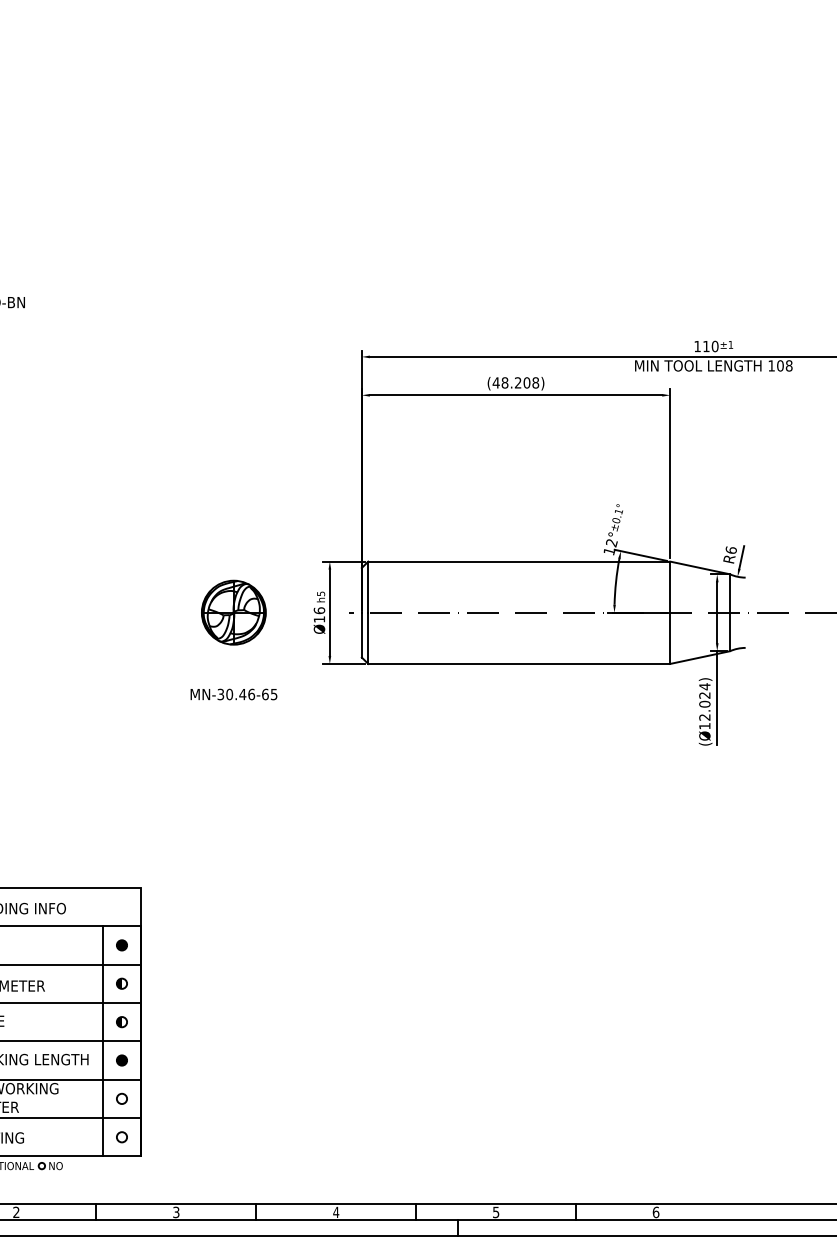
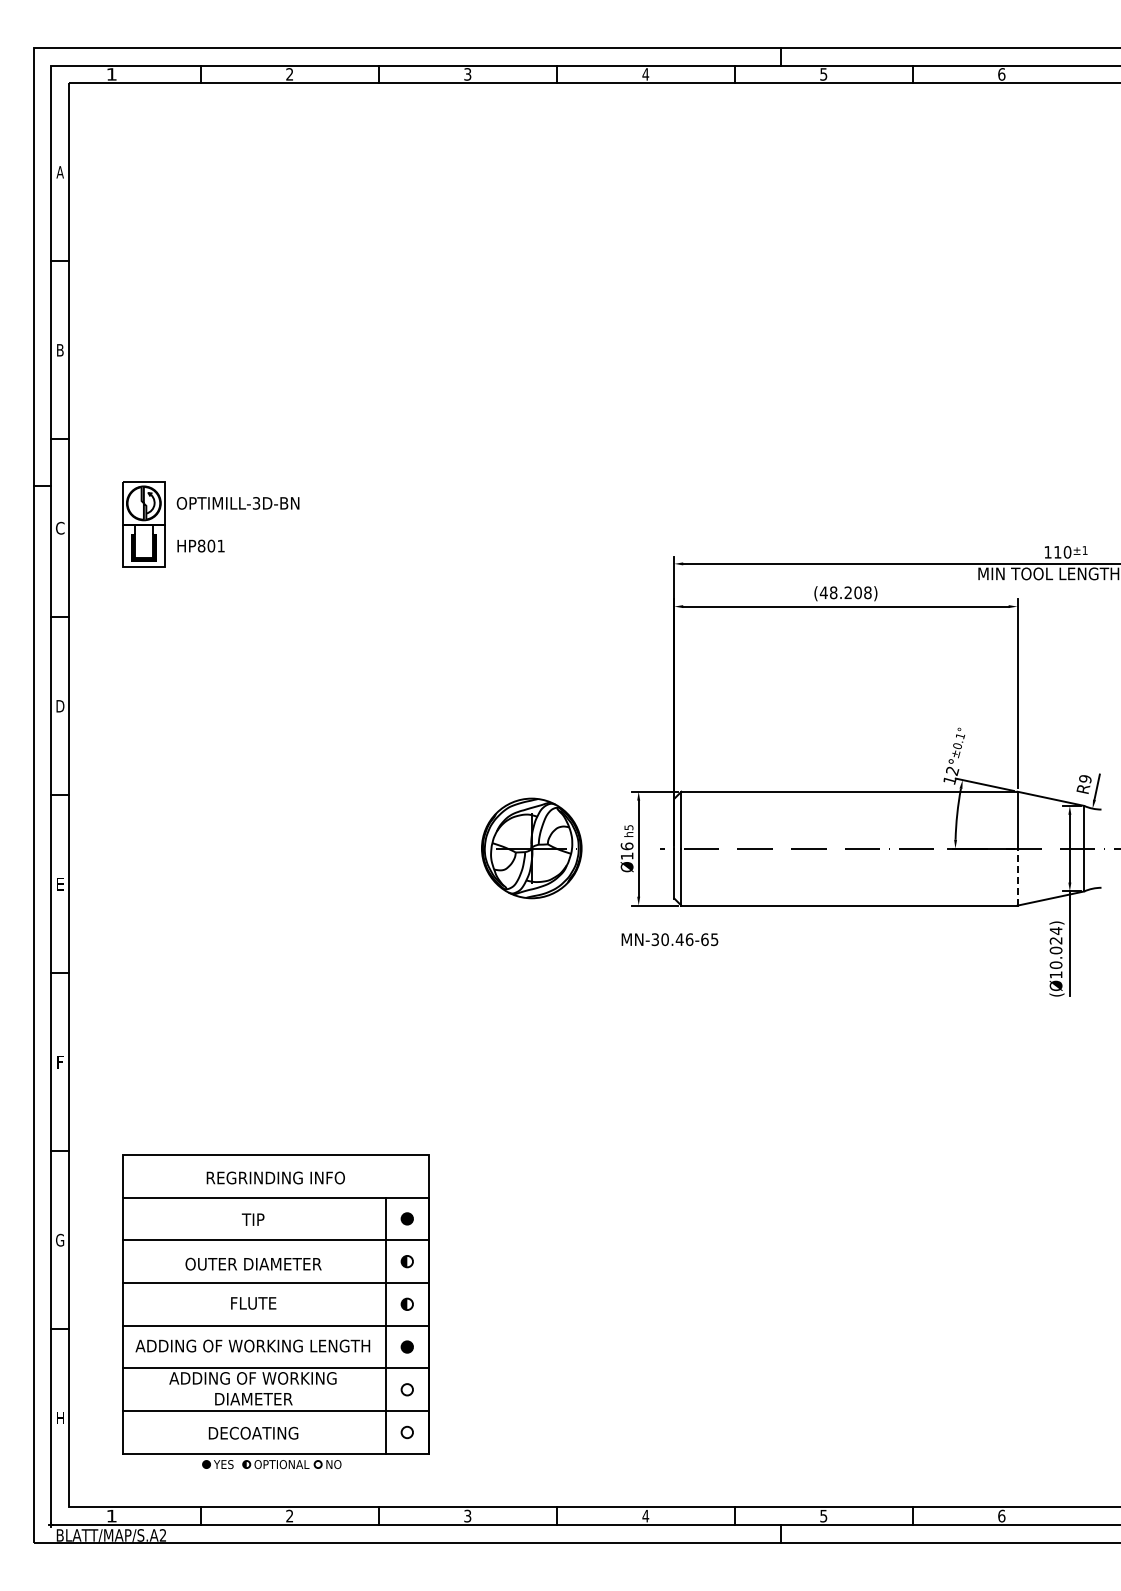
text: (731, 549) -> (1085, 778), R6 -> R9
part: (233, 612) -> (531, 848), size x1.4
line: (670, 637) -> (1017, 876), solid -> dashed
text: (233, 694) -> (669, 939), moved
text: (704, 716) -> (1055, 964), (Ø12.024) -> (Ø10.024)

